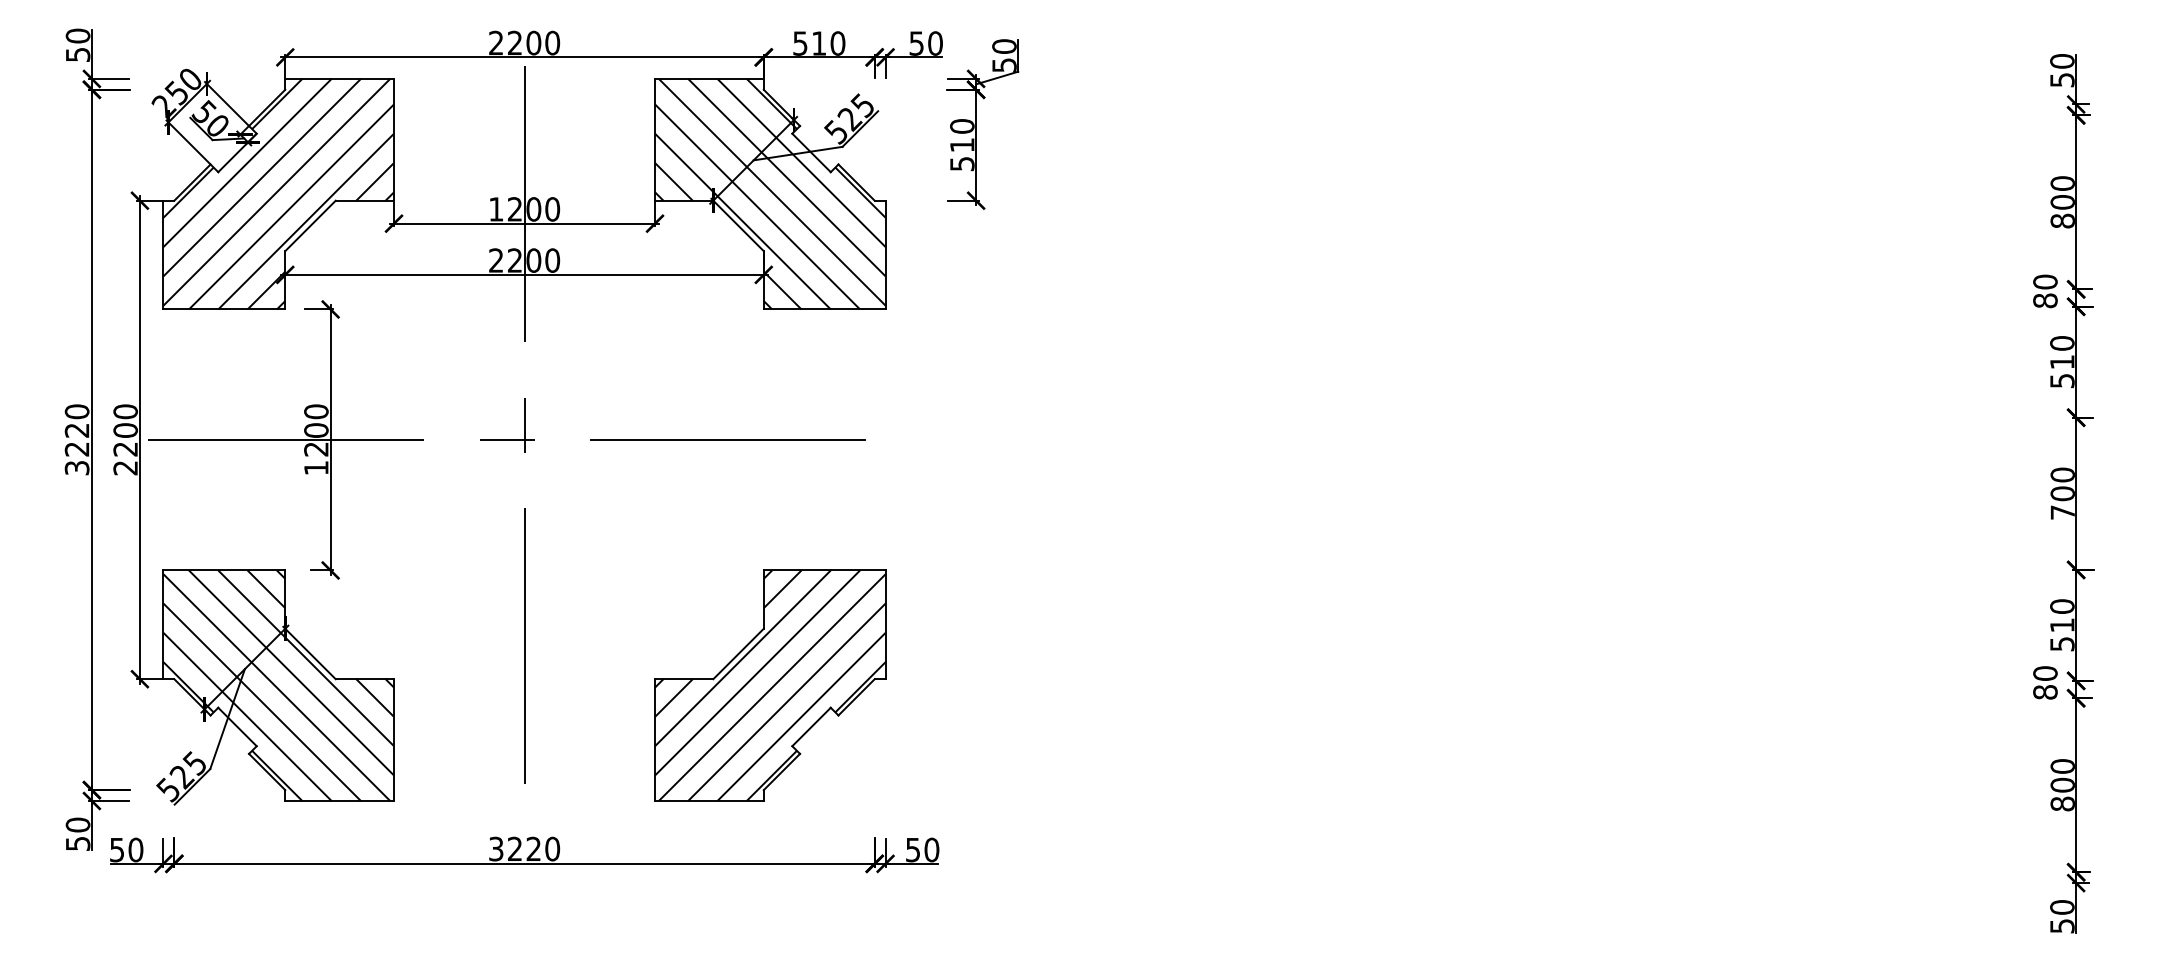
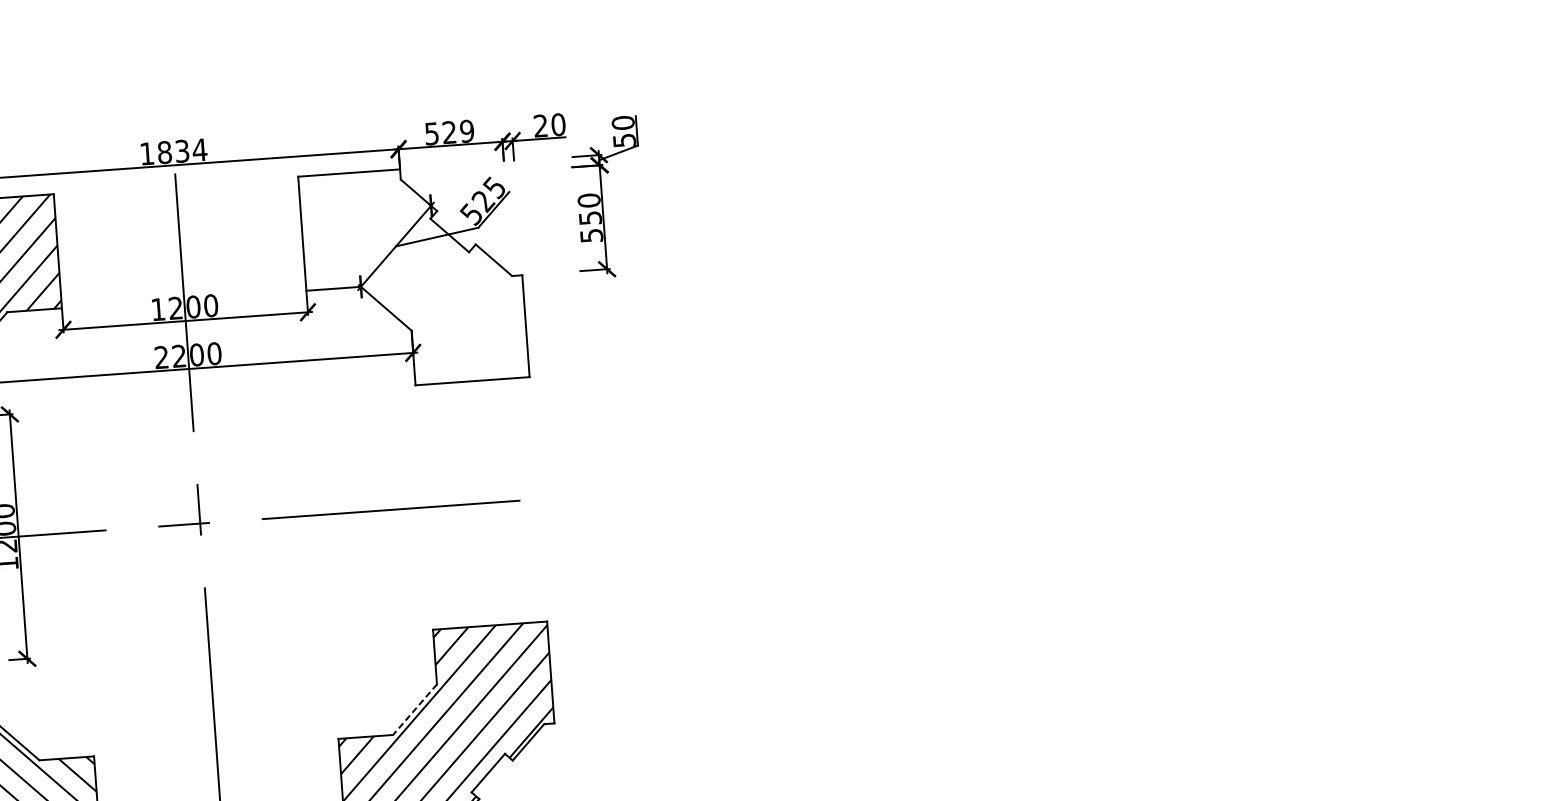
text: (524, 42) -> (173, 151), 2200 -> 1834
text: (828, 43) -> (458, 131), 510 -> 529
text: (916, 43) -> (540, 125), 50 -> 20
text: (962, 145) -> (590, 218), 510 -> 550
hatch: (770, 193) -> (414, 276), removed
line: (738, 653) -> (414, 709), solid -> dashed

